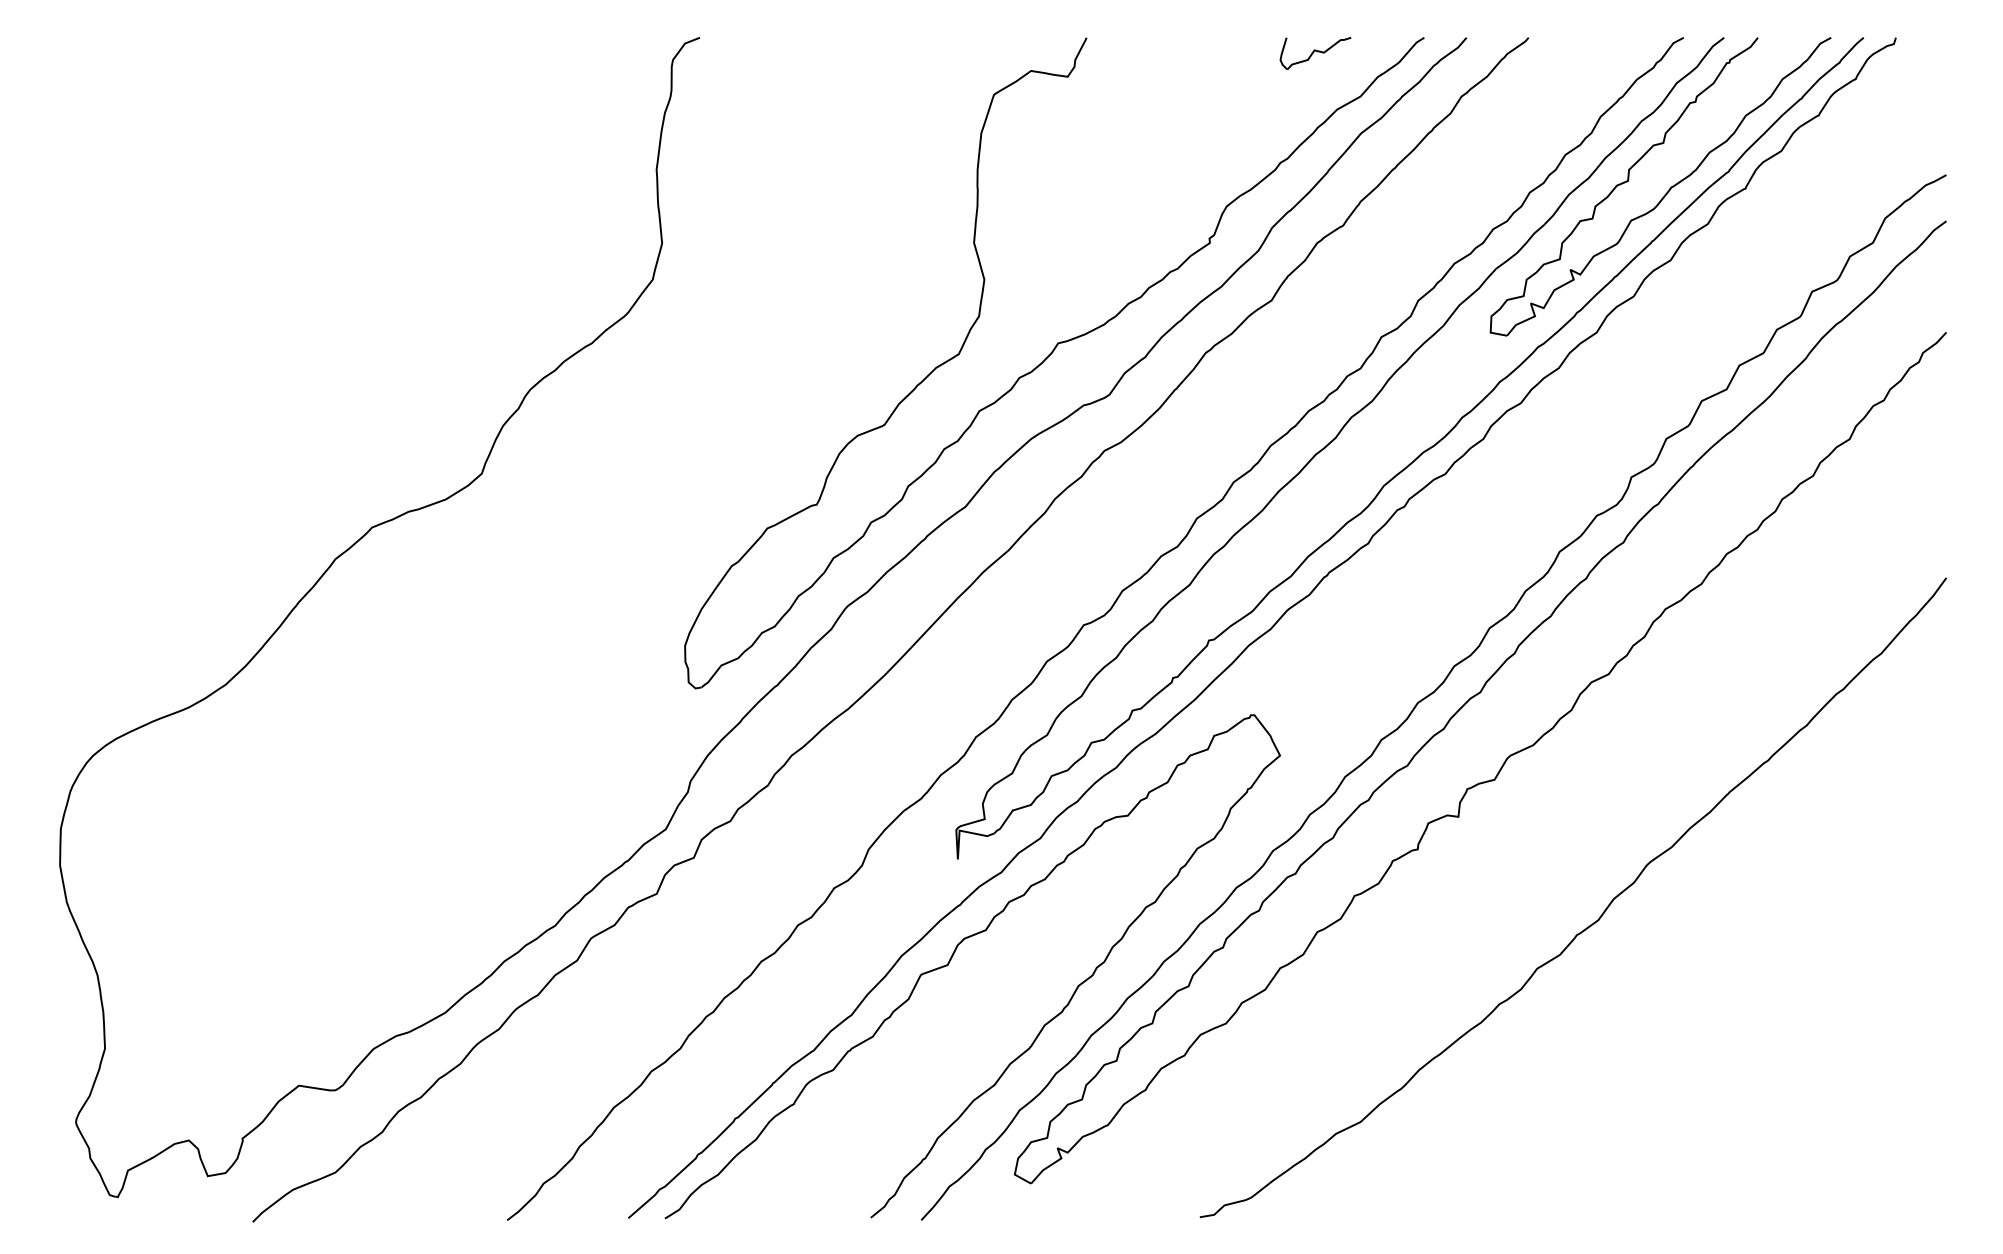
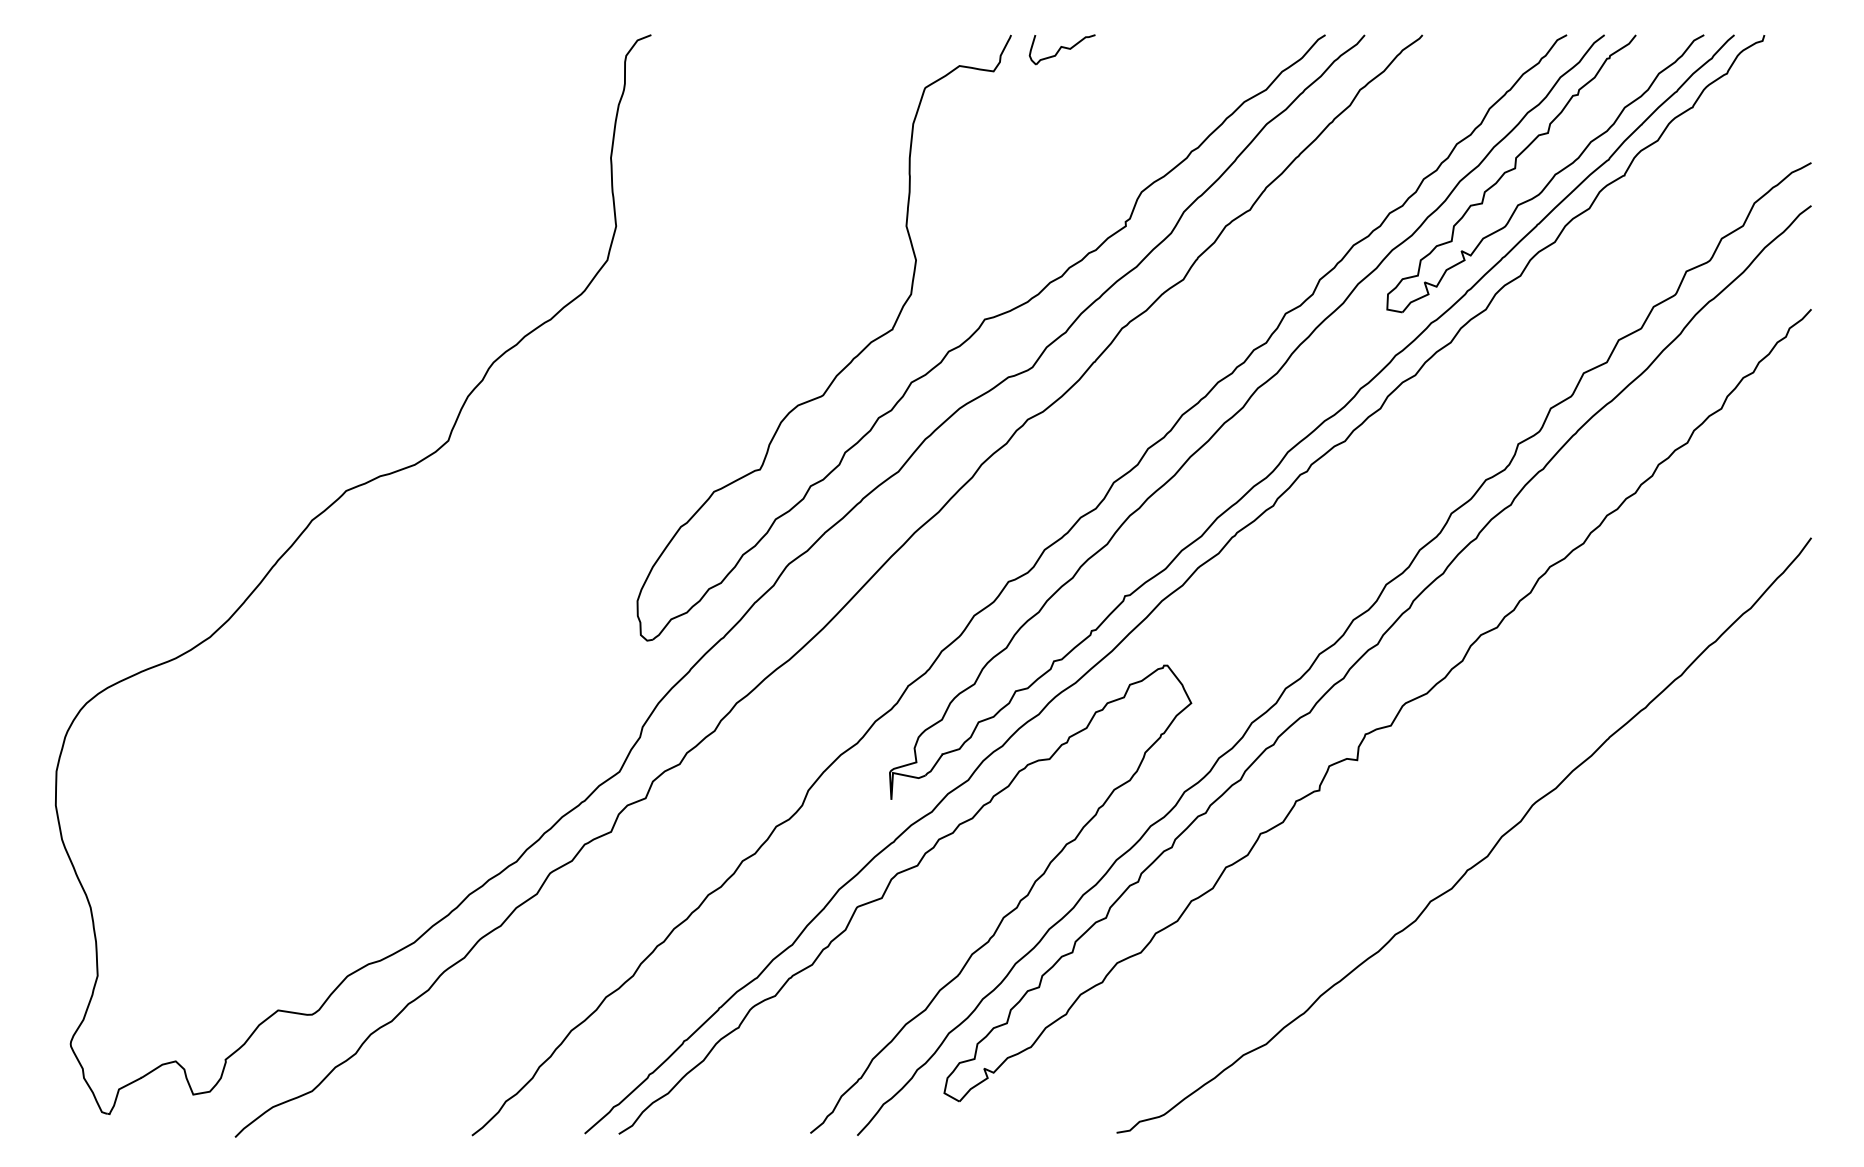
part: (1315, 53) -> (1062, 49), moved

